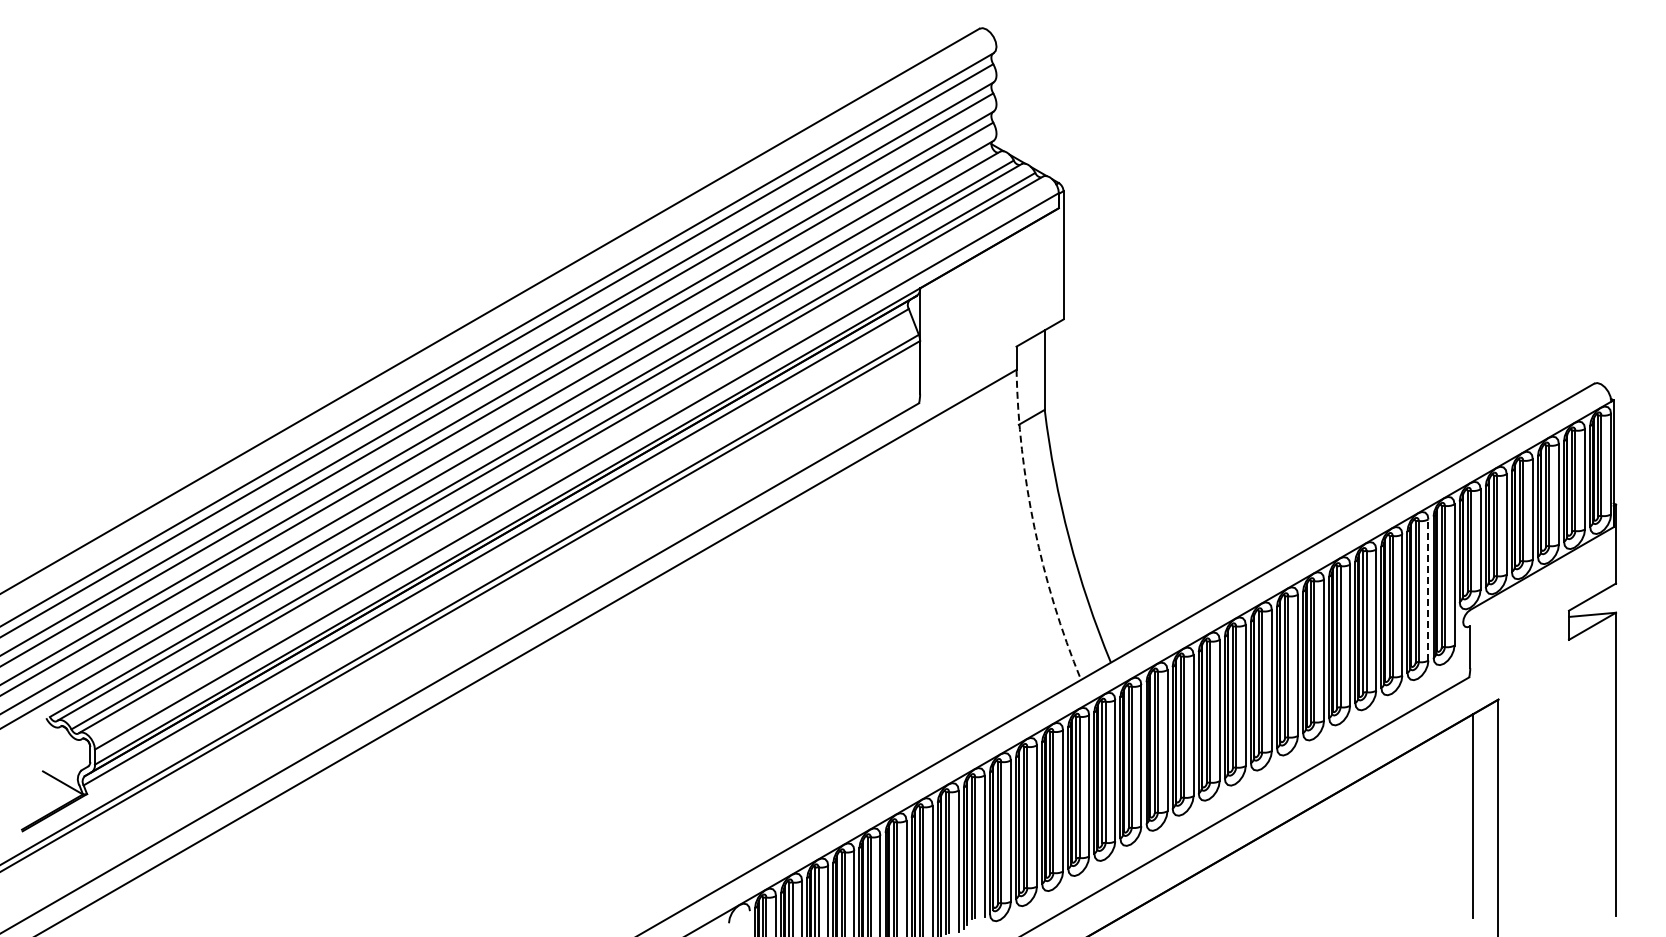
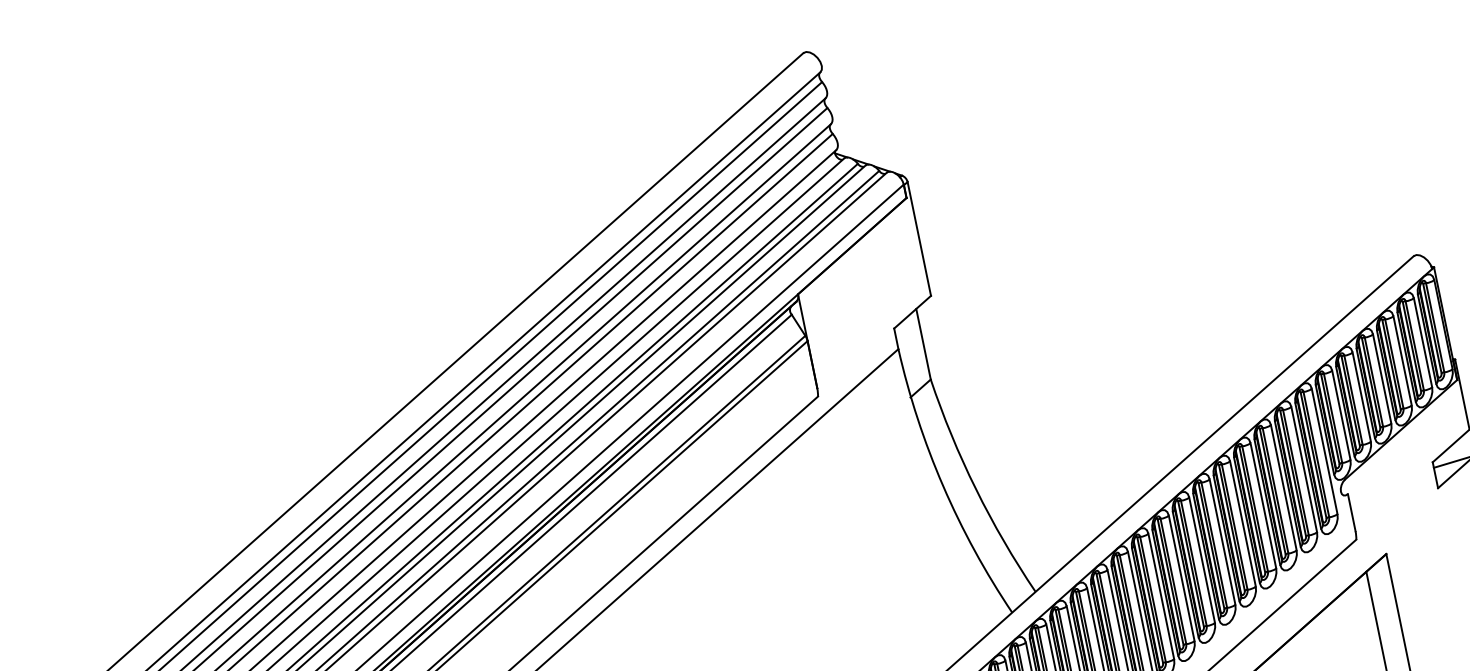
arc: (1034, 527) -> (943, 485), dashed -> solid
line: (1428, 590) -> (1304, 469), dashed -> solid

